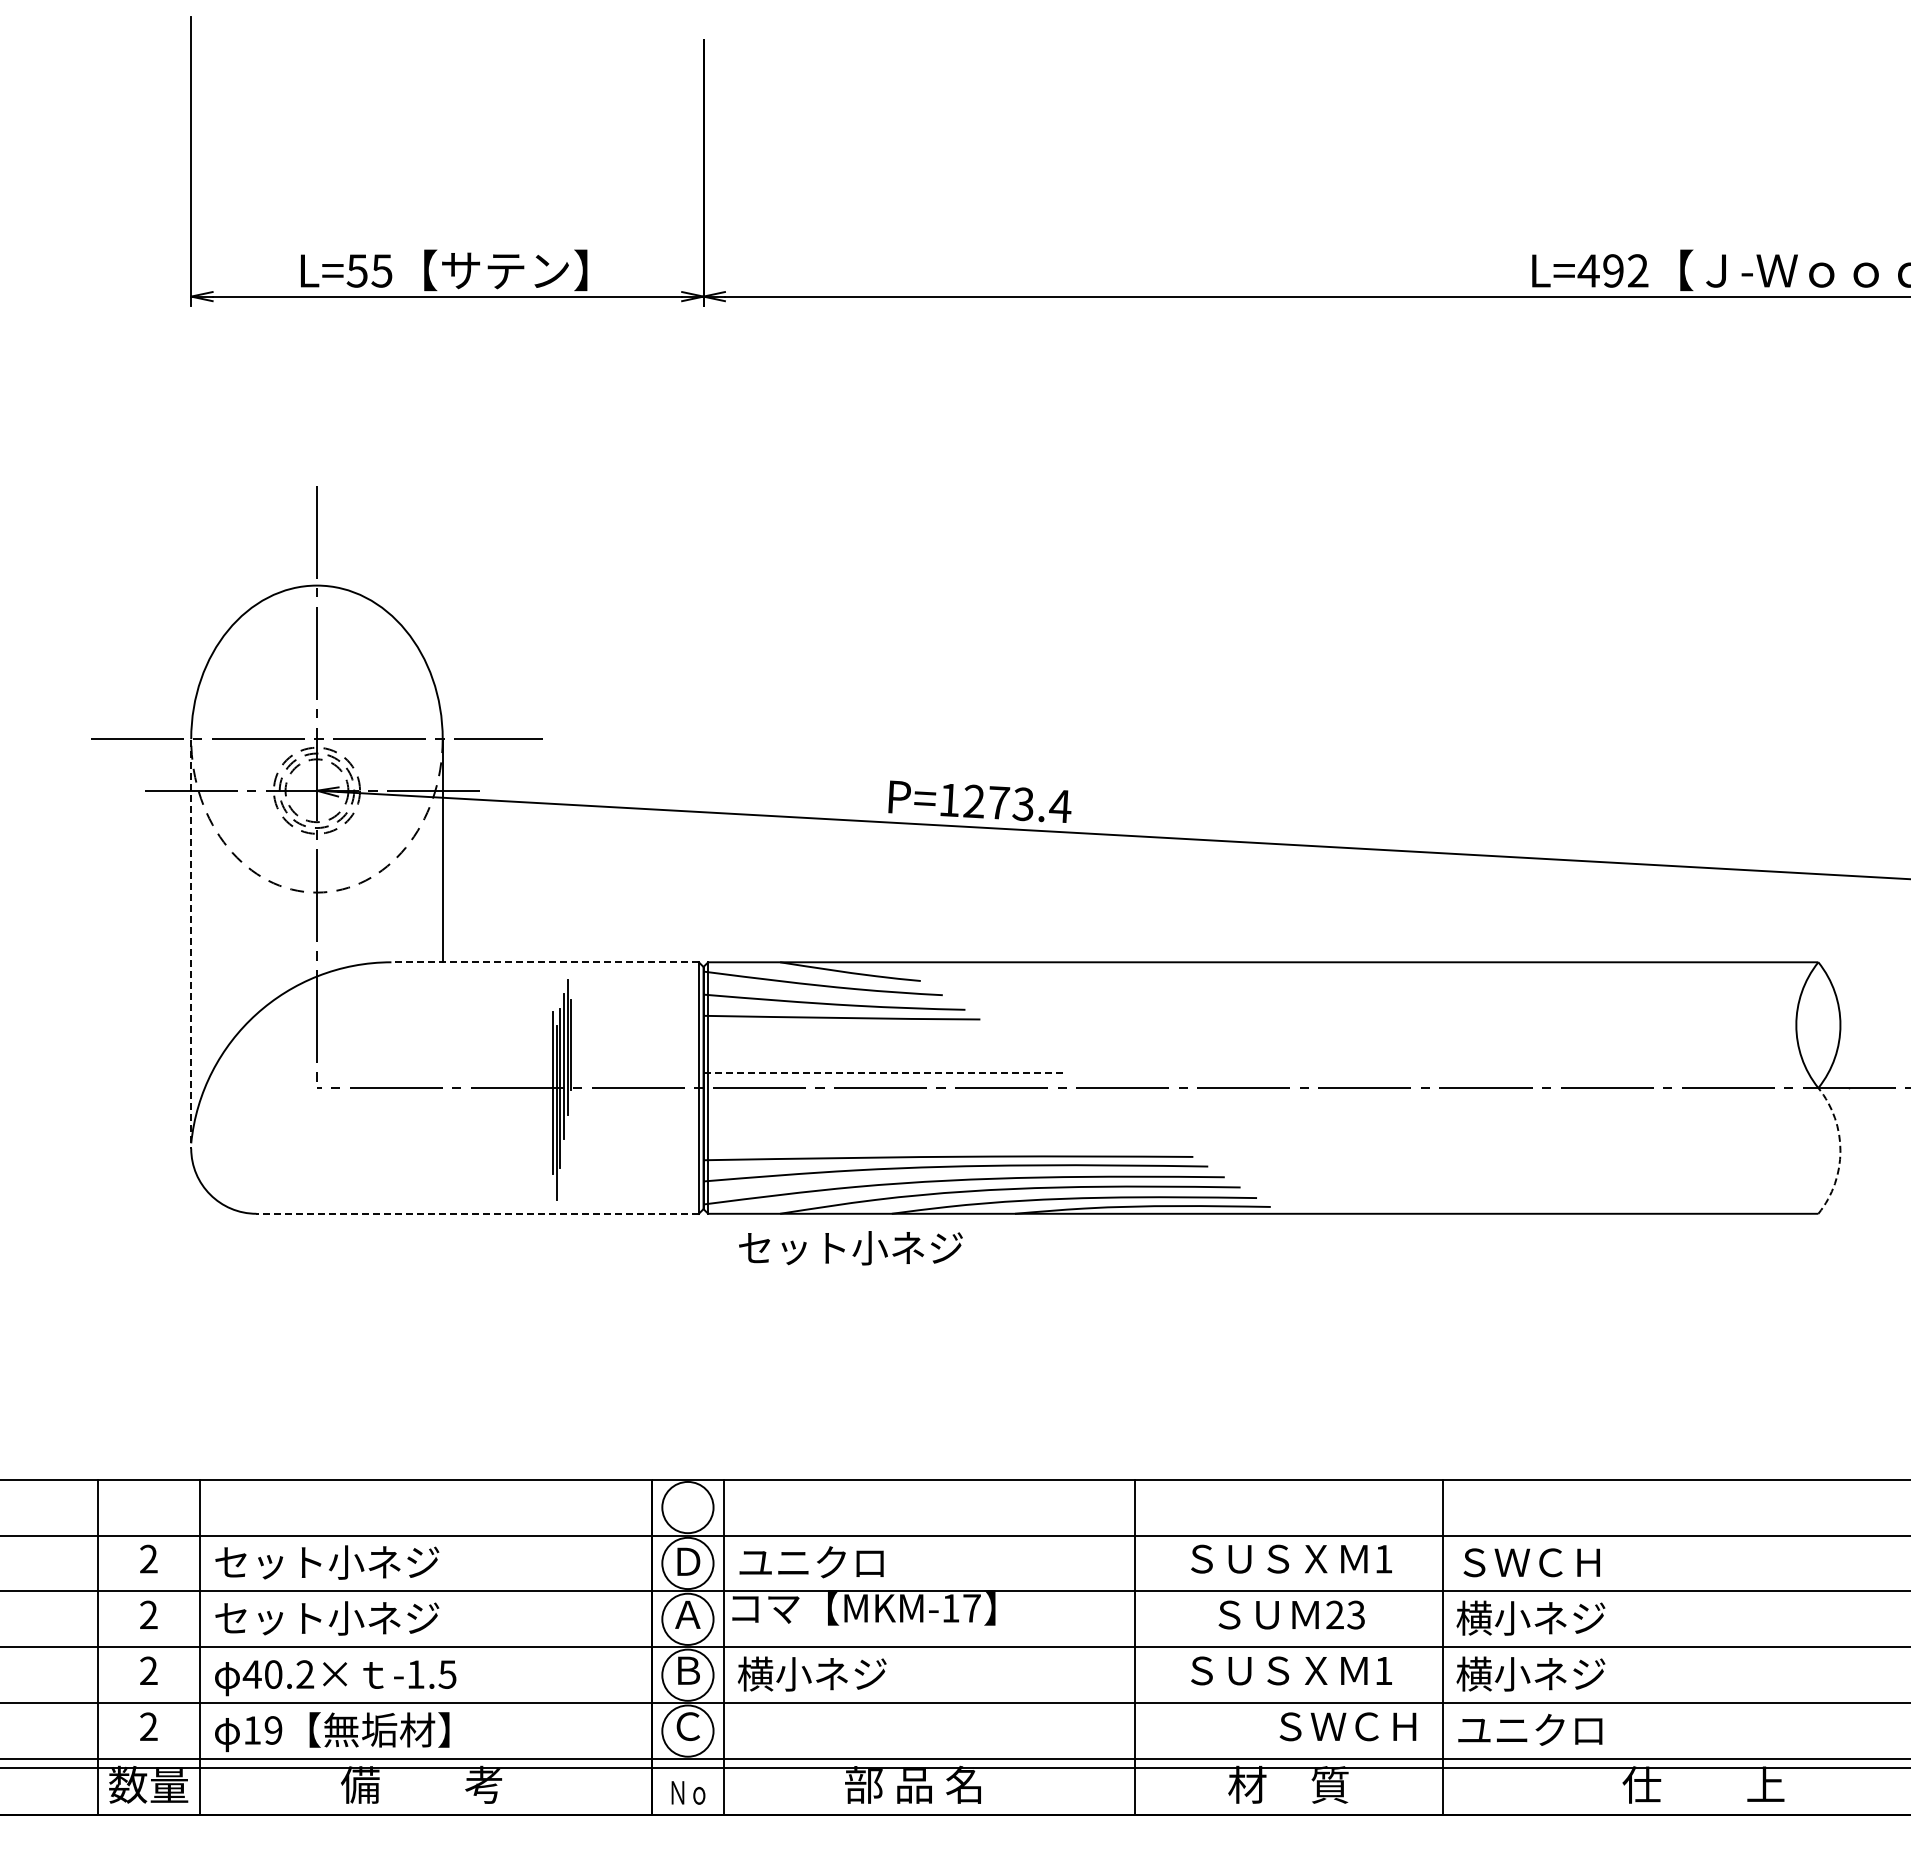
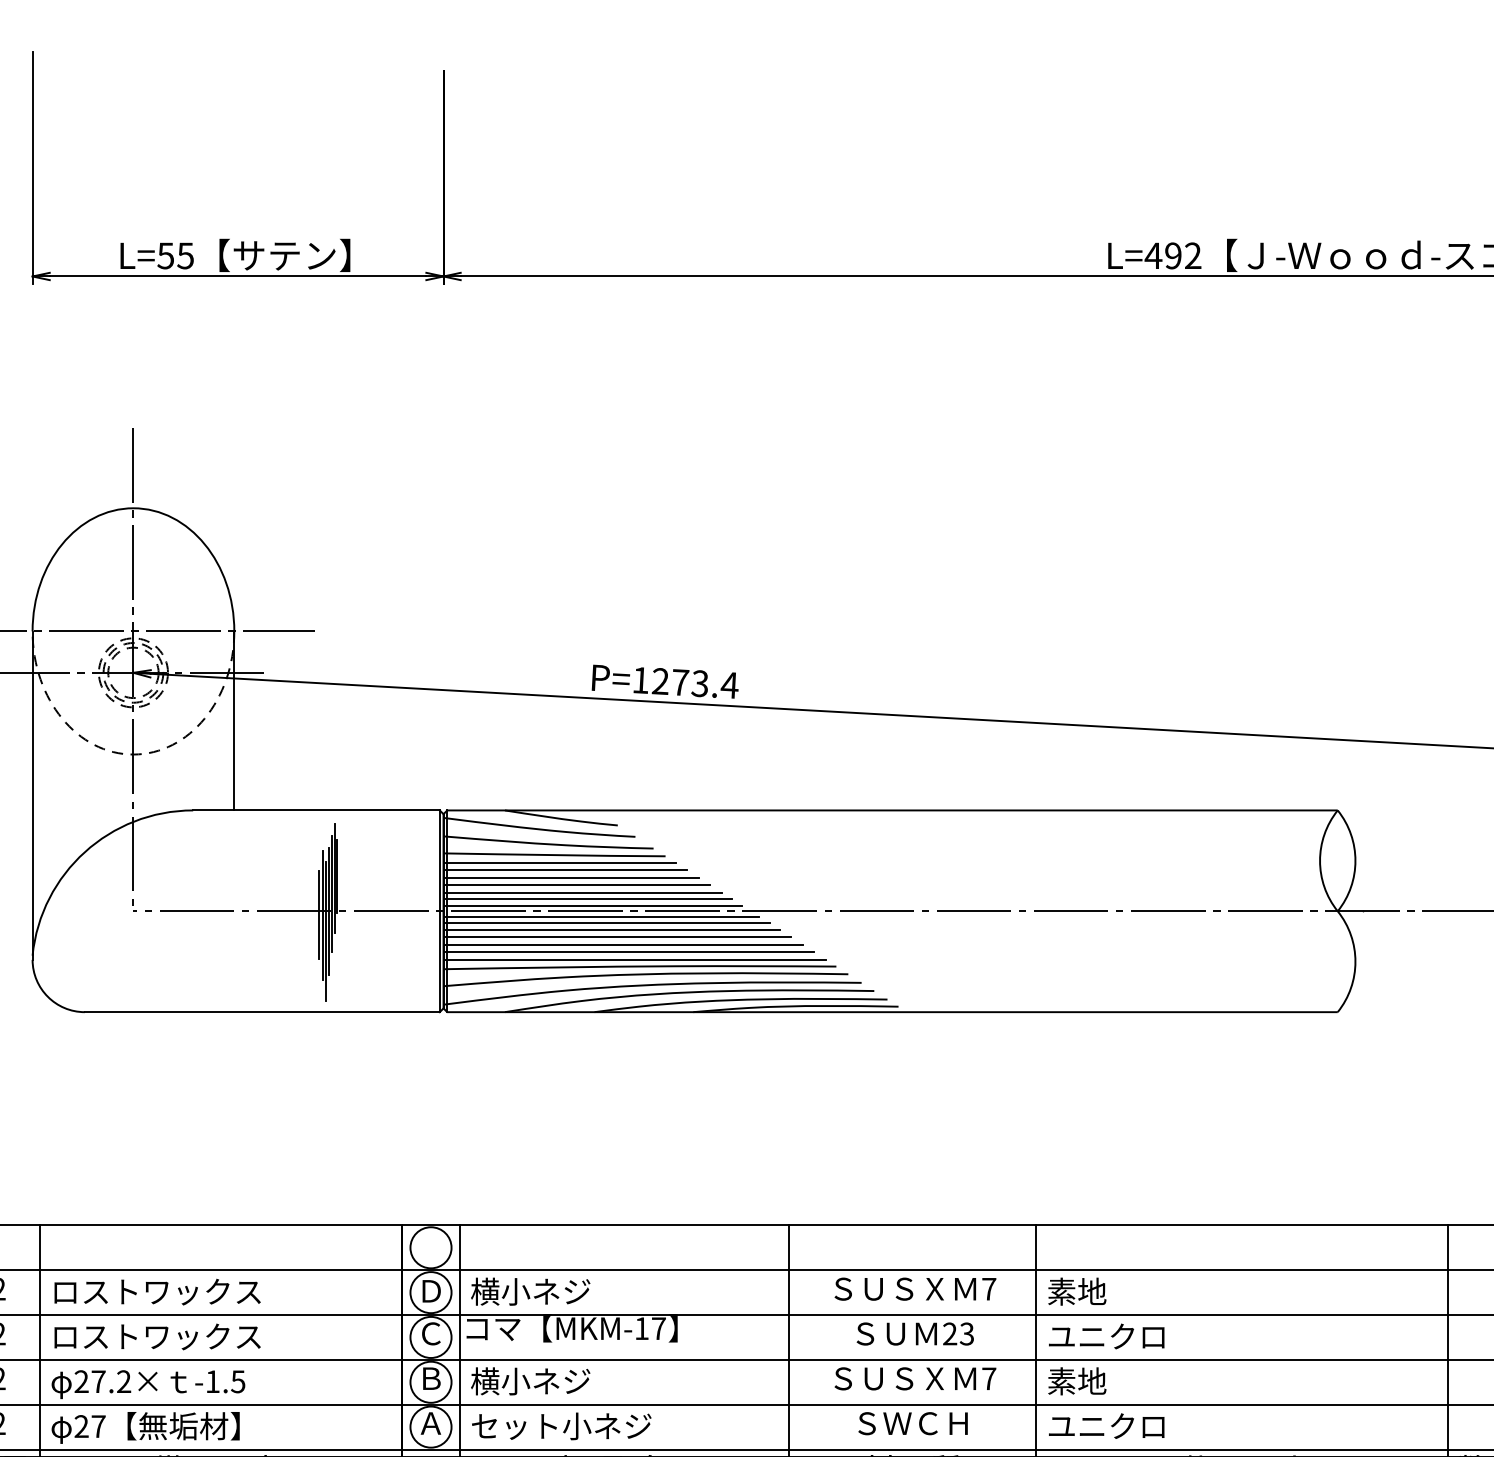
line: (191, 944) -> (32, 796), dashed -> solid
line: (545, 962) -> (316, 810), dashed -> solid
line: (848, 1027) -> (559, 862), added
line: (855, 1037) -> (565, 870), added
line: (862, 1046) -> (571, 877), added
line: (869, 1055) -> (576, 885), added
line: (876, 1064) -> (582, 892), added
line: (883, 1072) -> (587, 898), dashed -> solid
line: (889, 1081) -> (592, 906), added
line: (548, 1092) -> (319, 914), added
line: (900, 1094) -> (601, 916), added
line: (906, 1103) -> (606, 923), added
line: (912, 1111) -> (611, 930), added
line: (920, 1120) -> (617, 937), added
line: (927, 1129) -> (623, 944), added
line: (934, 1139) -> (628, 952), added
line: (941, 1148) -> (634, 959), added
arc: (1840, 1150) -> (1355, 961), dashed -> solid
line: (477, 1213) -> (262, 1011), dashed -> solid
text: (850, 1248) -> (561, 1426), moved
text: (1383, 1559) -> (988, 1289), 1 -> 7
text: (811, 1561) -> (530, 1291), ユニクロ -> 横小ネジ
text: (1528, 1561) -> (1105, 1291), ＳＷＣＨ -> 素地
text: (345, 1562) -> (156, 1291), セット小ネジ -> ロストワックス
text: (687, 1614) -> (430, 1333), Ａ -> Ｃ
text: (1530, 1617) -> (1106, 1335), 横小ネジ -> ユニクロ
text: (345, 1618) -> (156, 1336), セット小ネジ -> ロストワックス
text: (1383, 1670) -> (988, 1378), 1 -> 7
text: (1530, 1673) -> (1106, 1380), 横小ネジ -> 素地
text: (262, 1674) -> (89, 1381), 40.2× -> 27.2×
text: (687, 1726) -> (430, 1423), Ｃ -> Ａ
text: (1347, 1726) -> (912, 1423), moved
text: (262, 1730) -> (89, 1426), 19 -> 27

